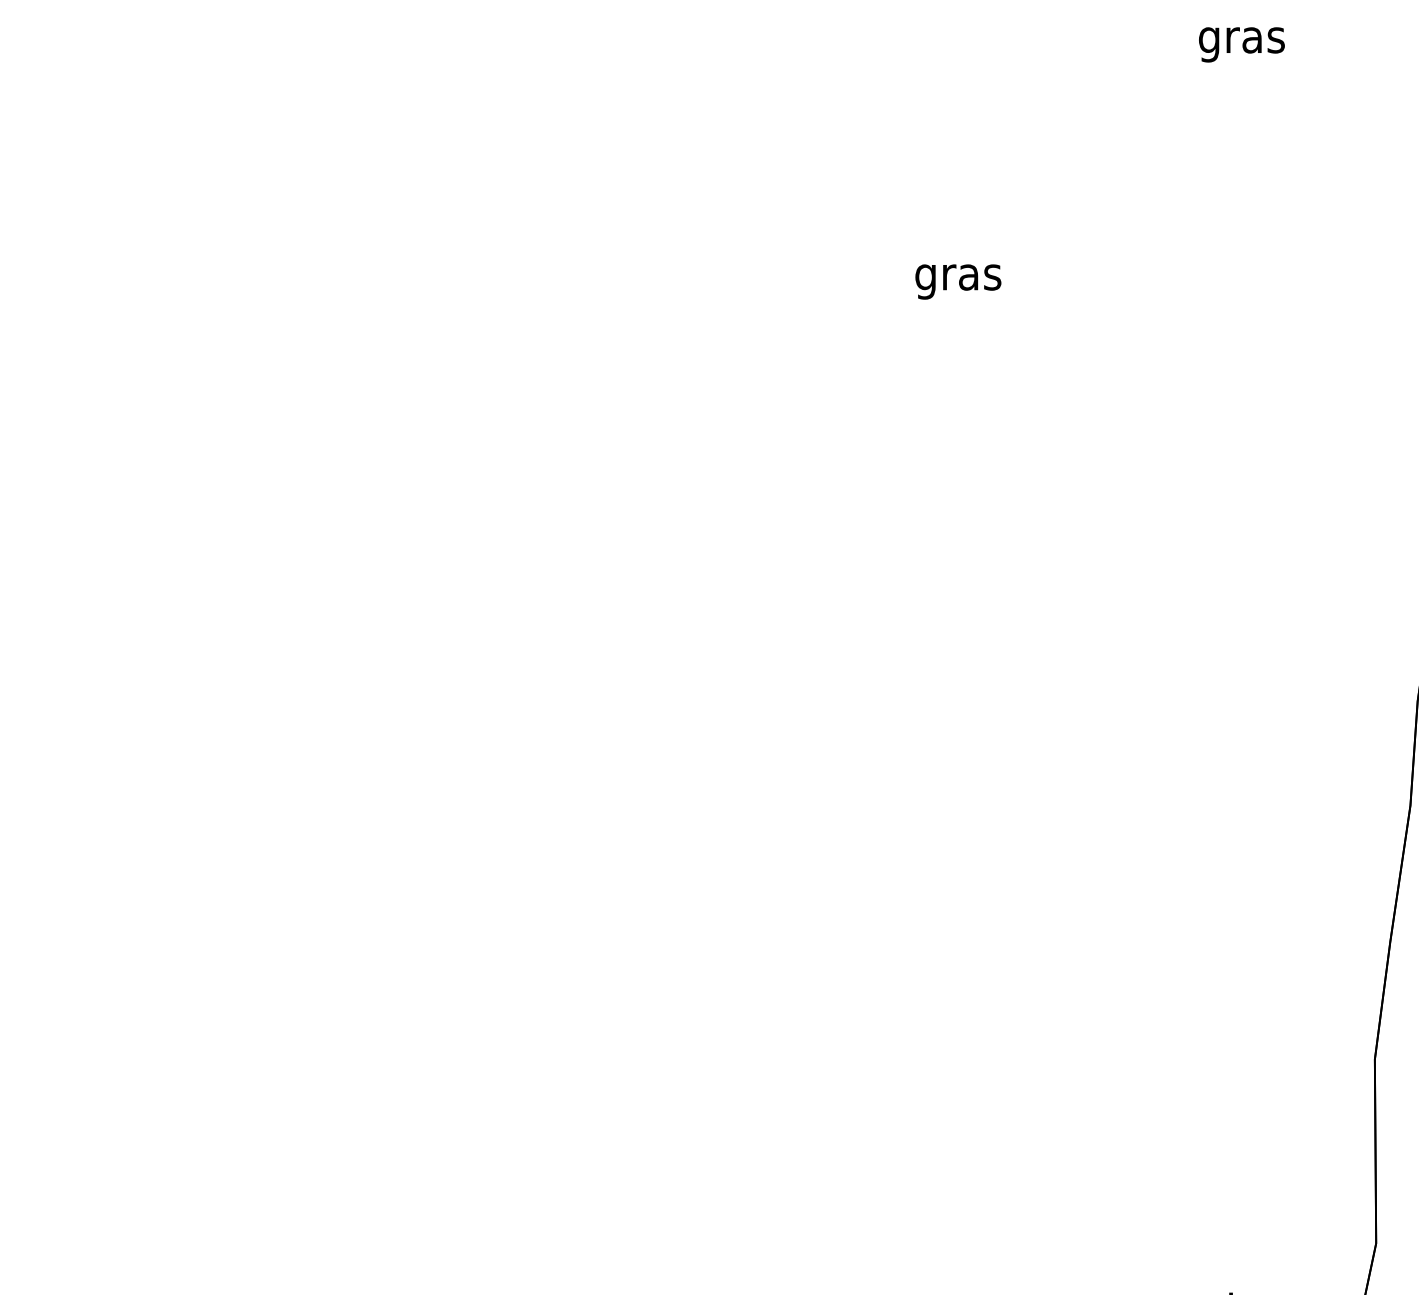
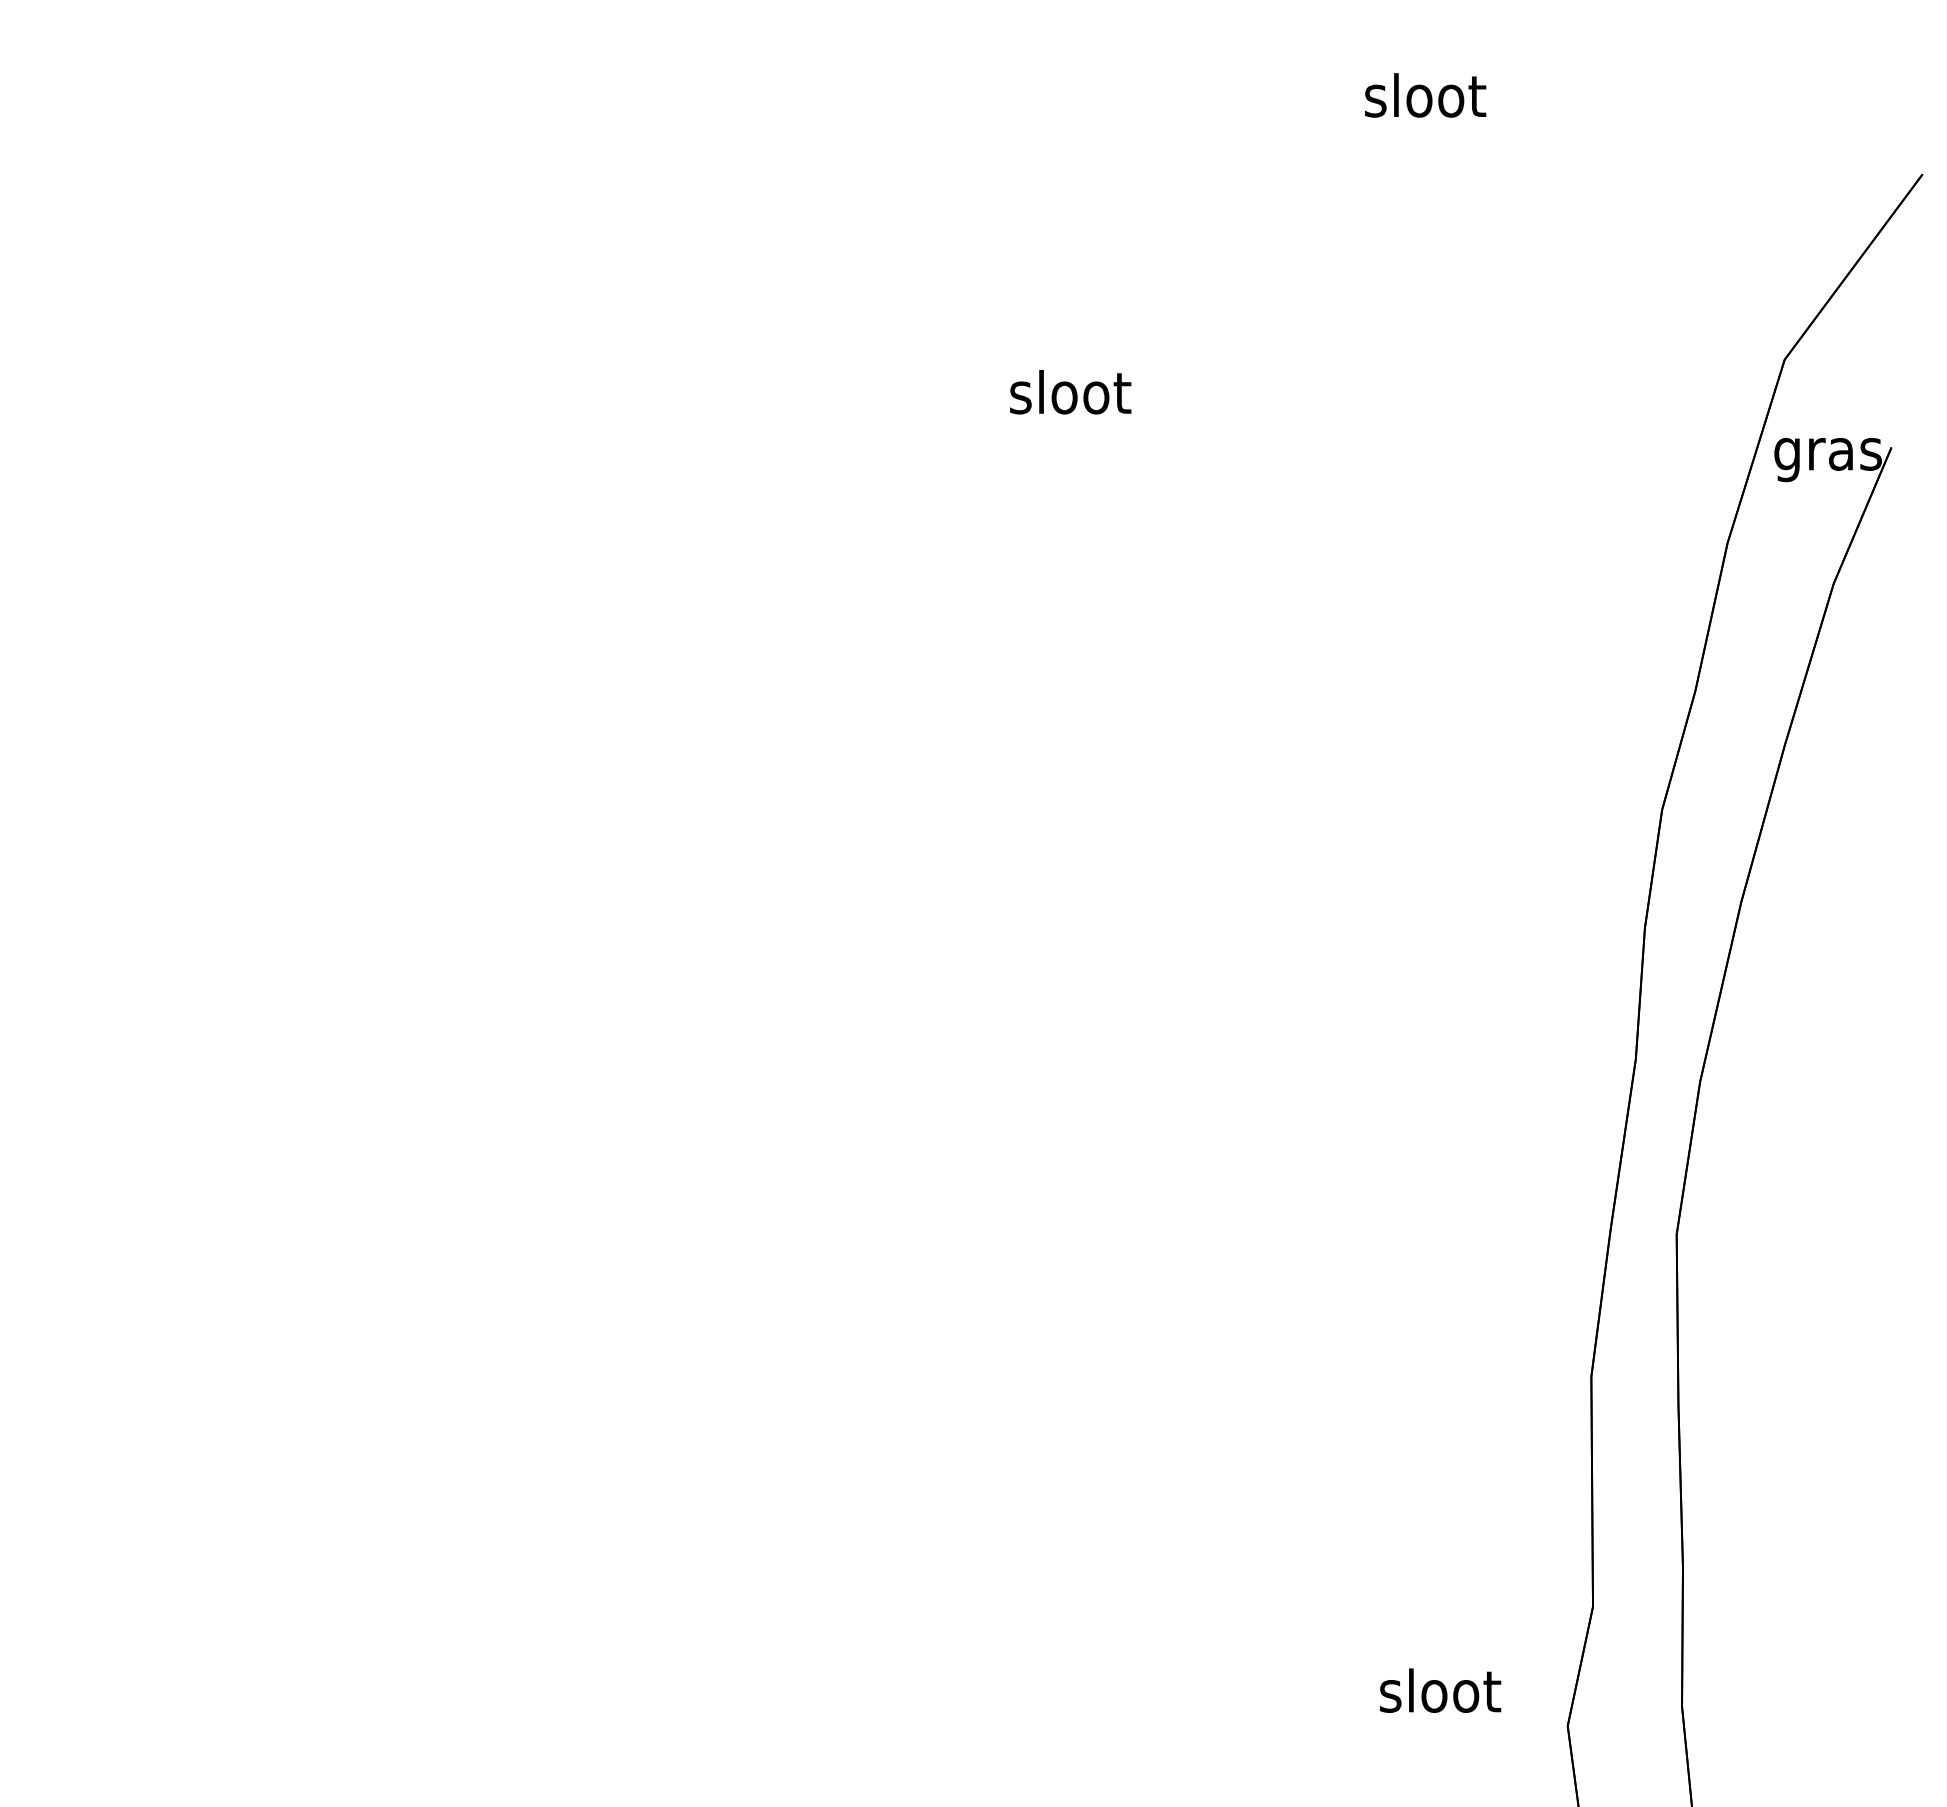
text: (1242, 39) -> (1425, 100), gras -> sloot
text: (958, 277) -> (1070, 397), gras -> sloot

